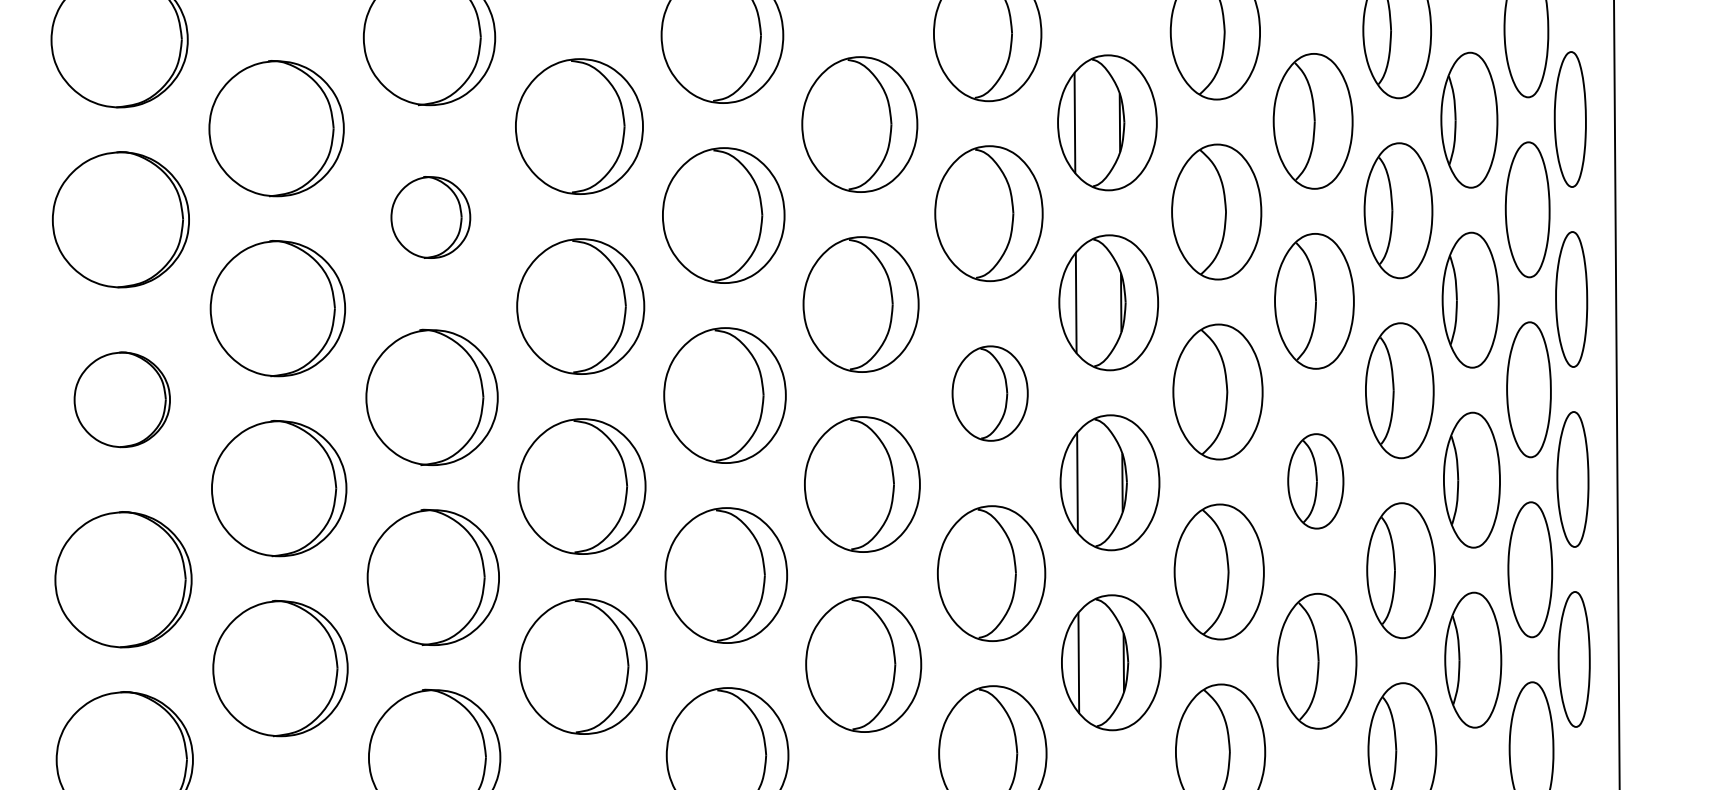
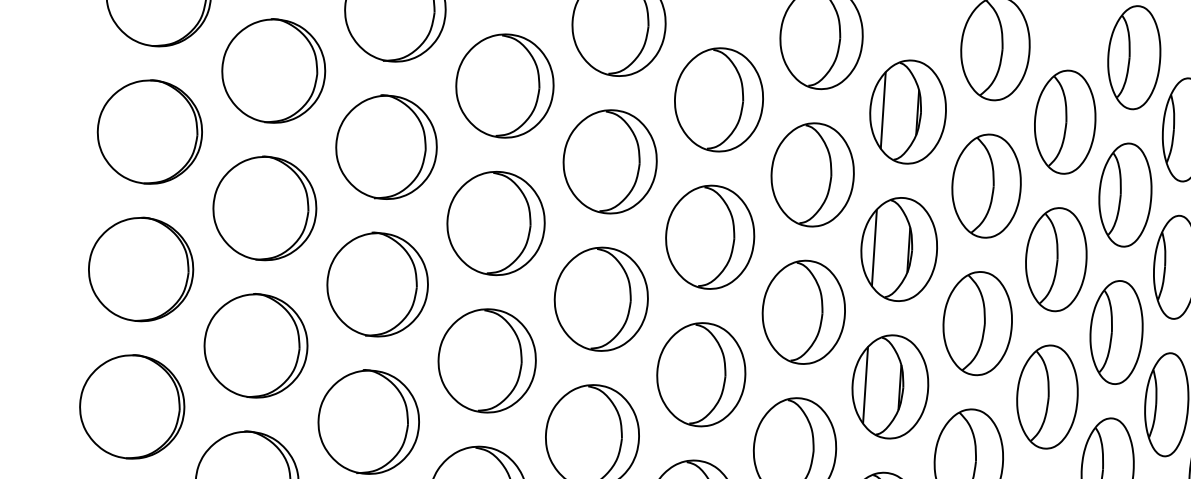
part: (430, 217) -> (386, 147), size x1.67
part: (989, 393) -> (803, 312), size x1.43
part: (122, 399) -> (141, 269), size x1.43
part: (1315, 481) -> (1047, 397), size x1.43

